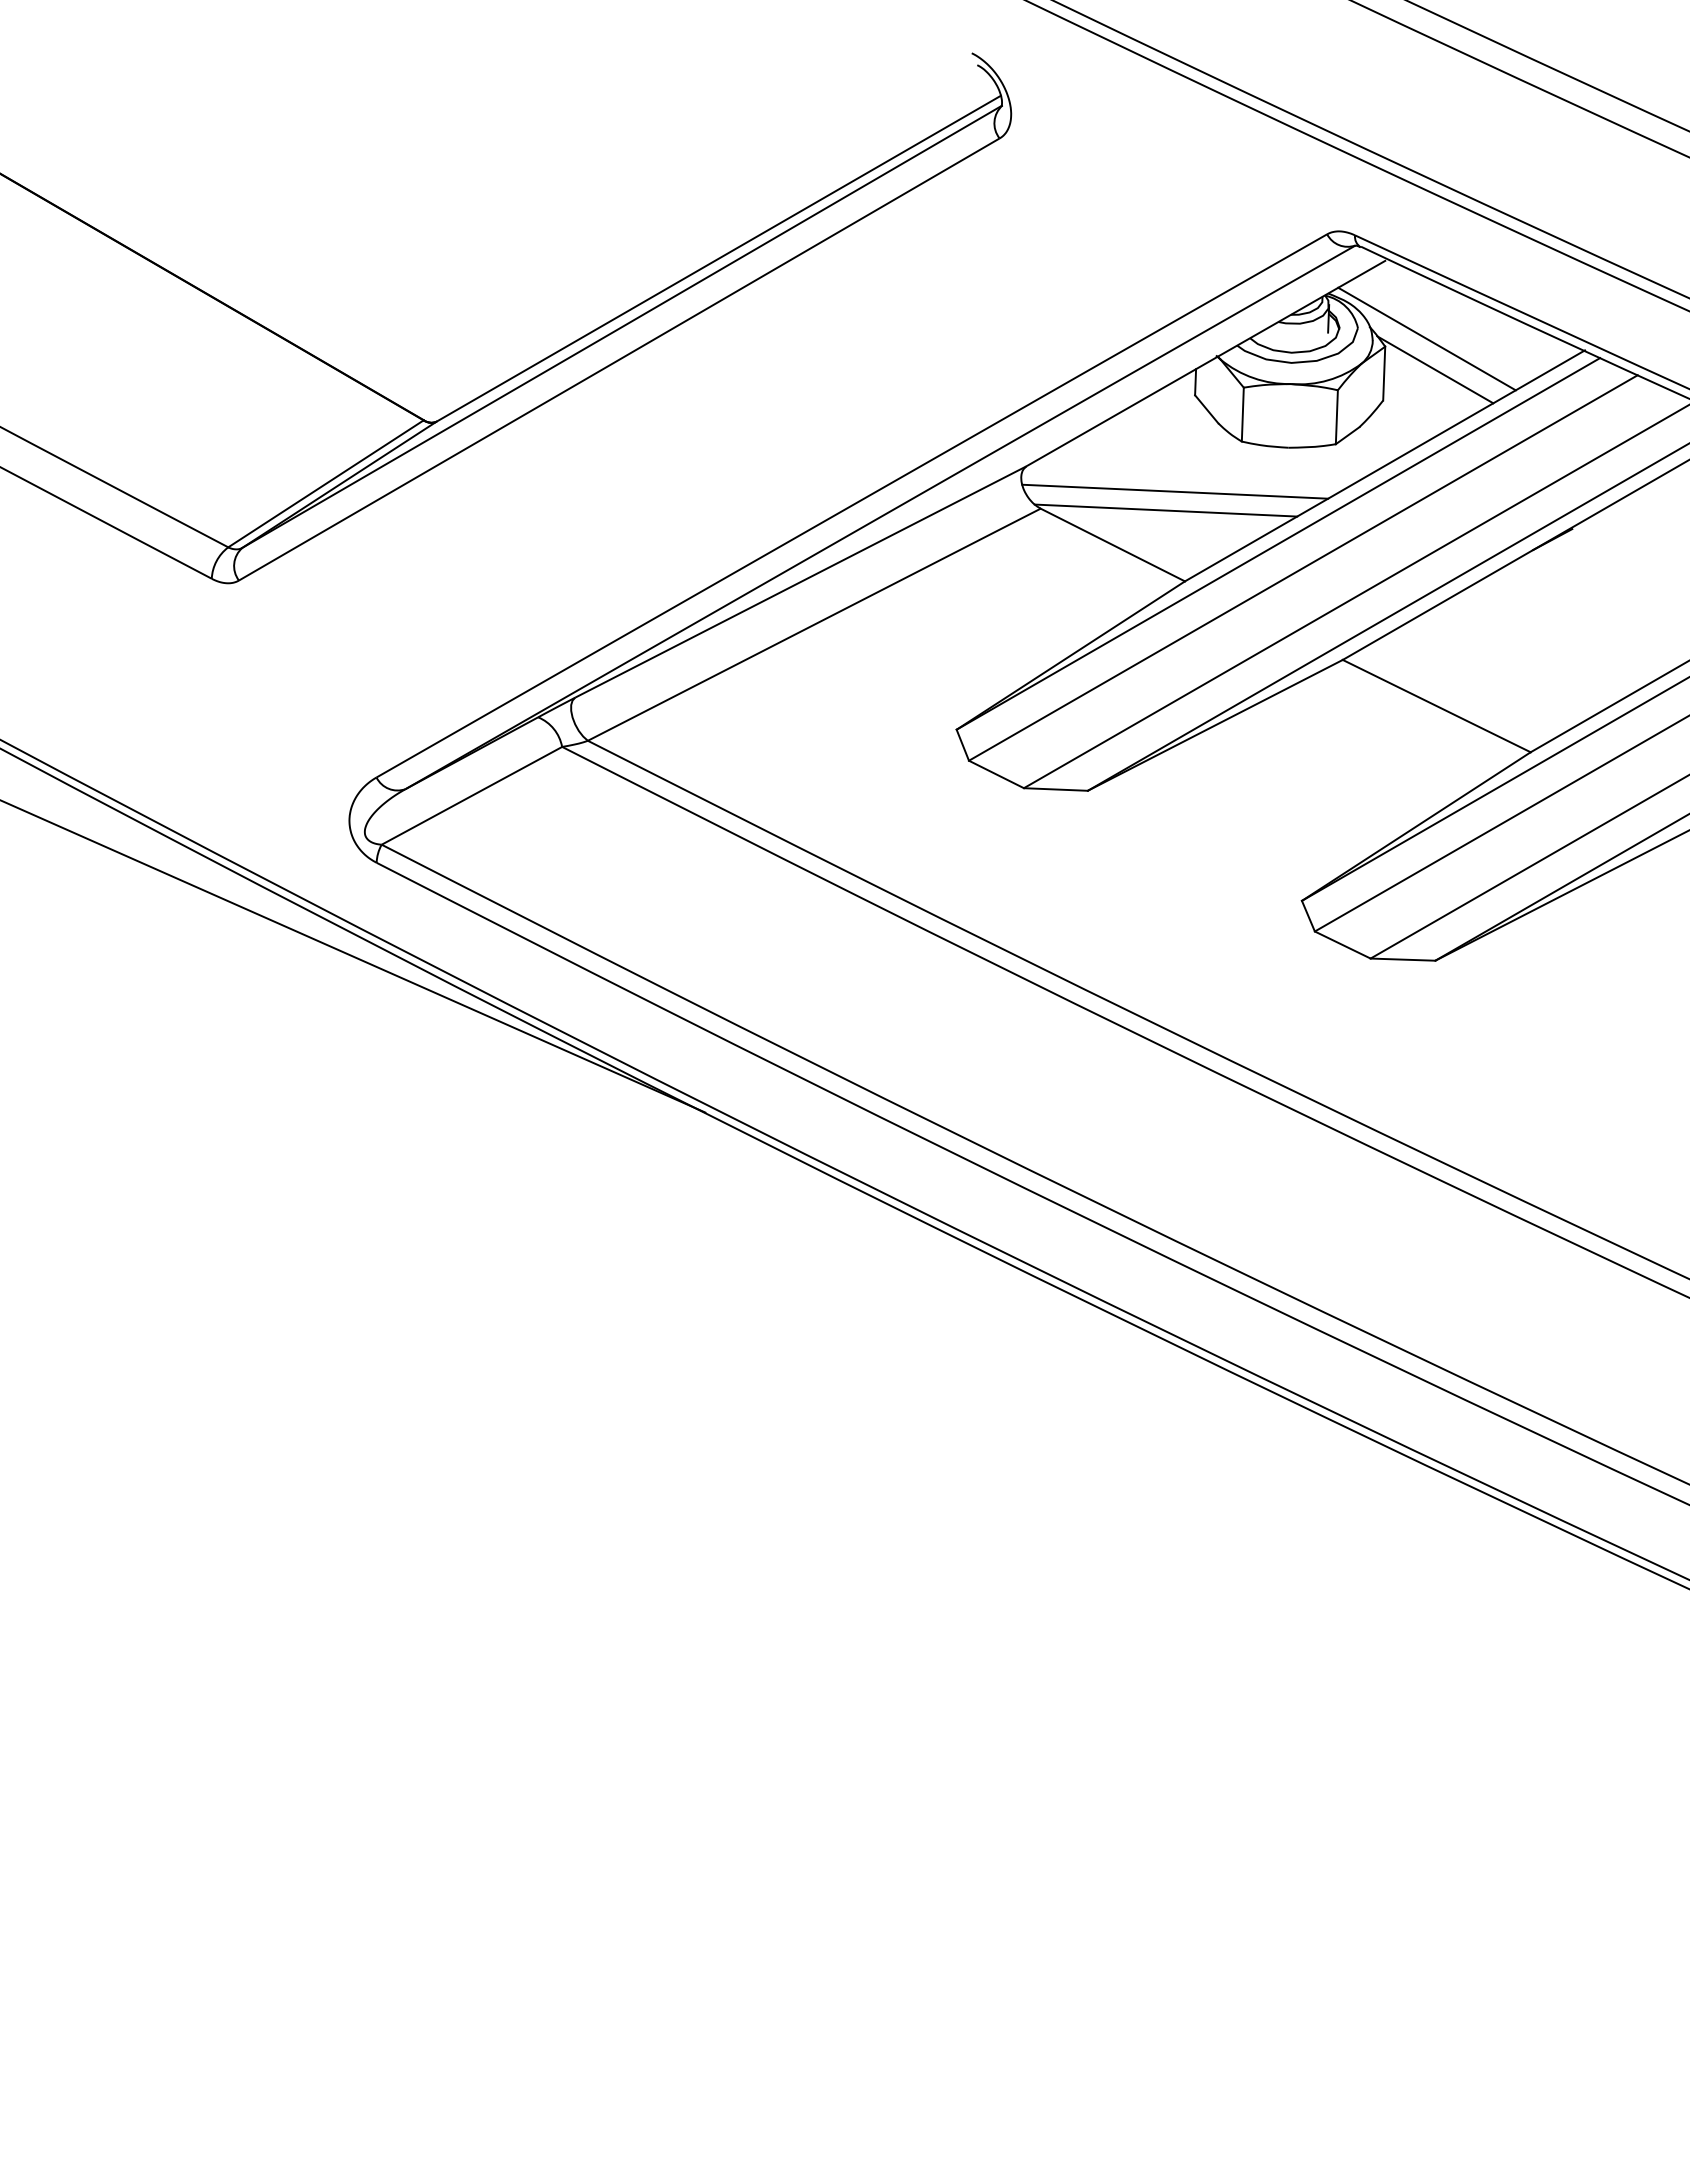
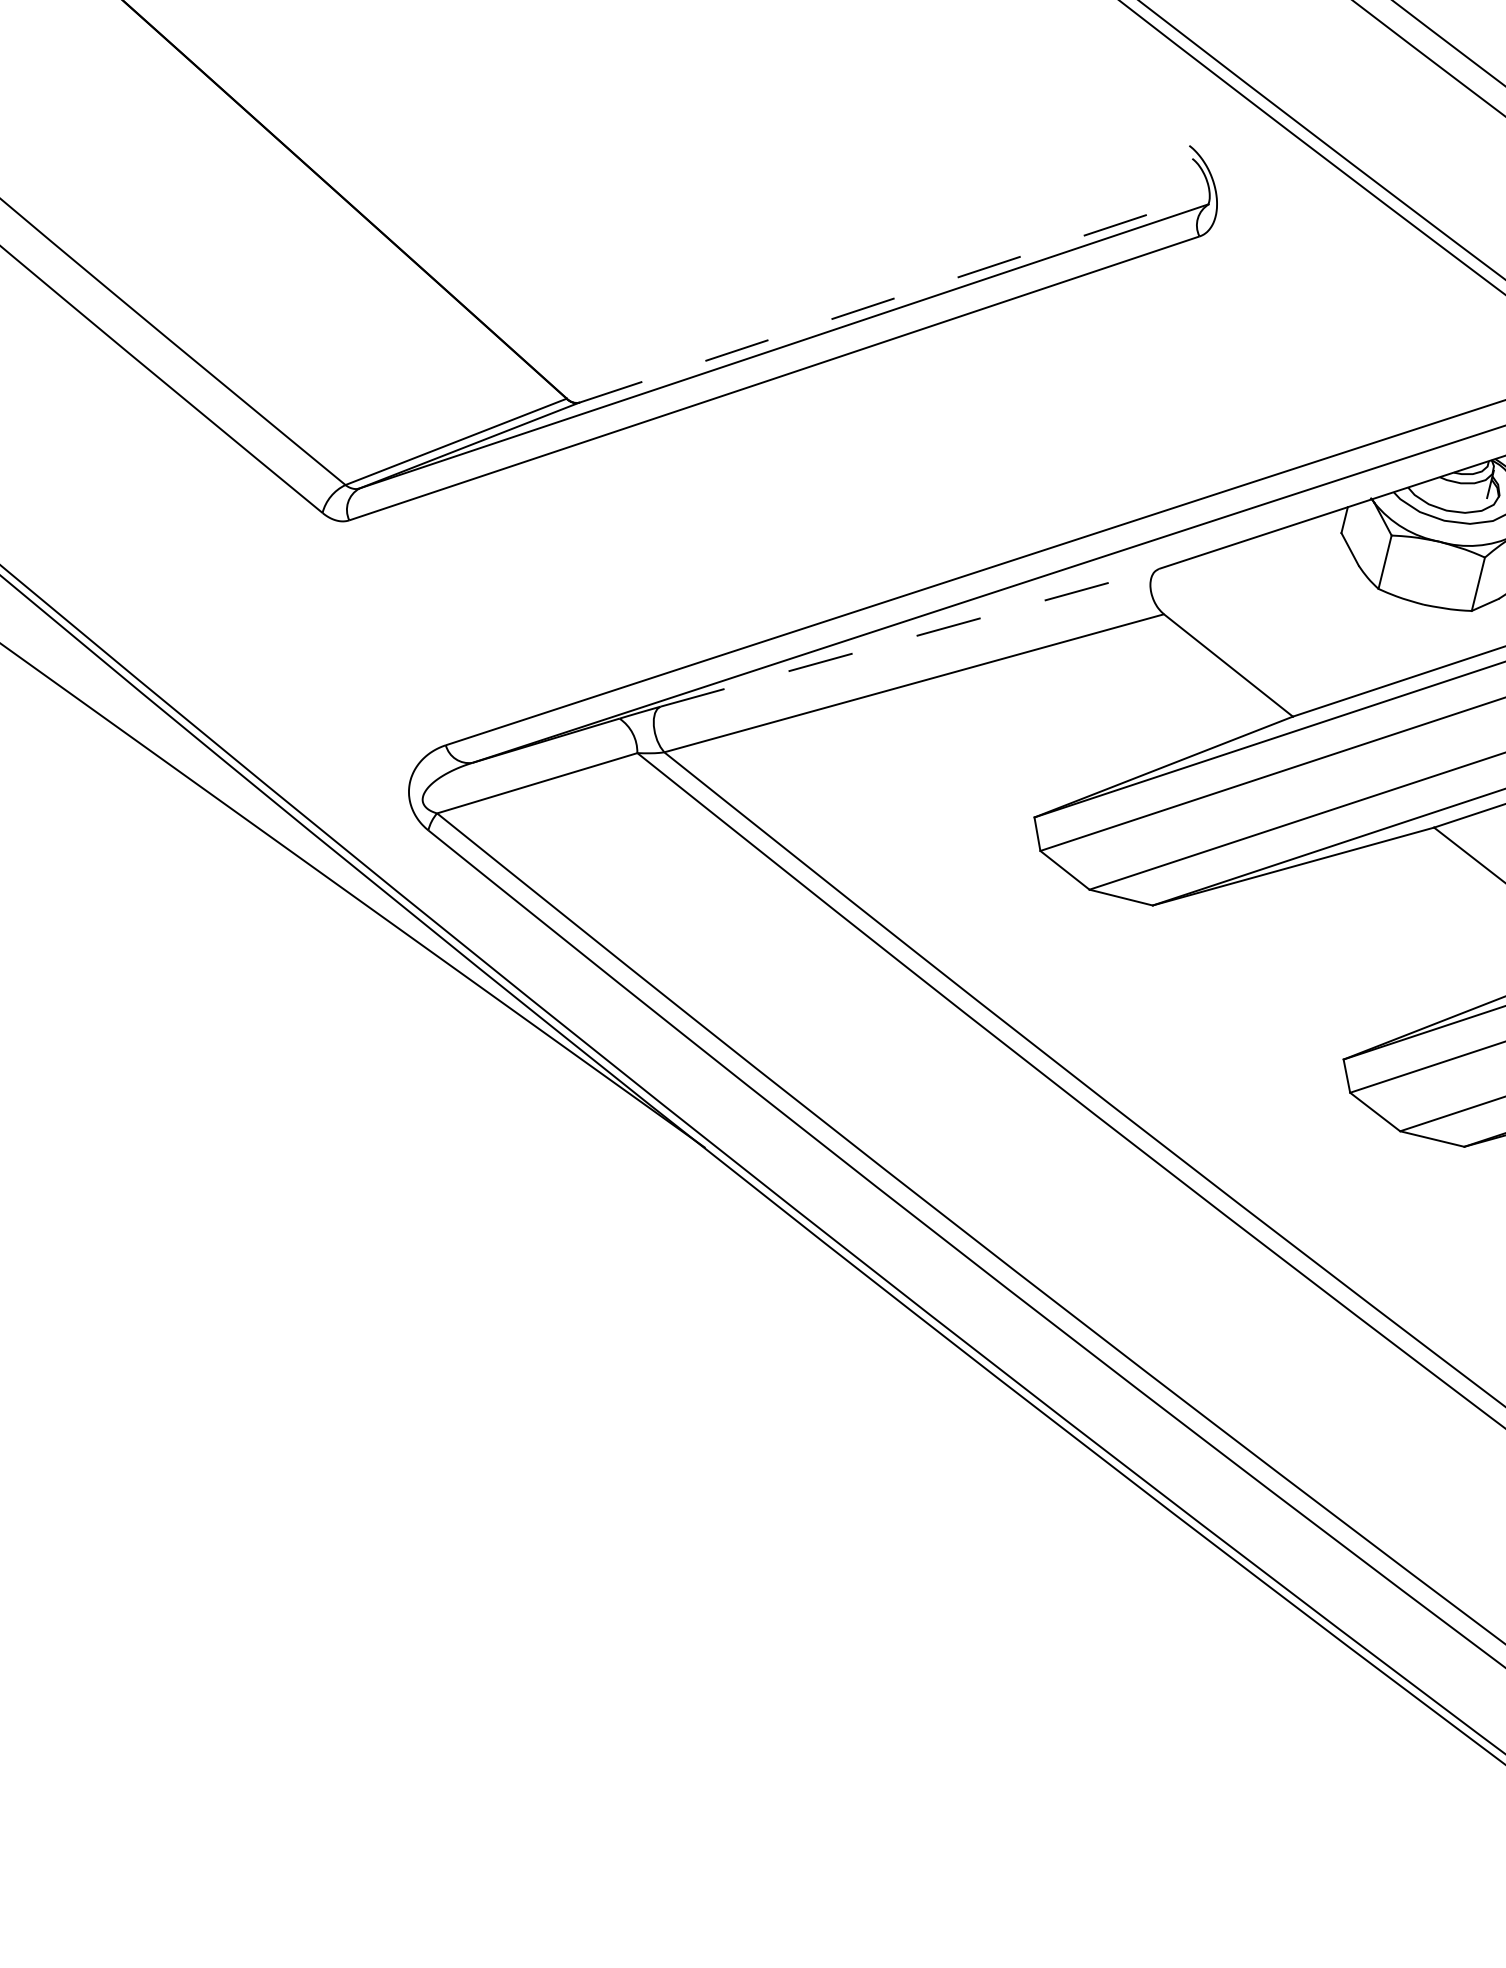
line: (718, 258) -> (894, 298), solid -> dashed
line: (1175, 491) -> (1302, 625), removed
line: (1165, 510) -> (1288, 641), removed
line: (801, 581) -> (910, 637), solid -> dashed

